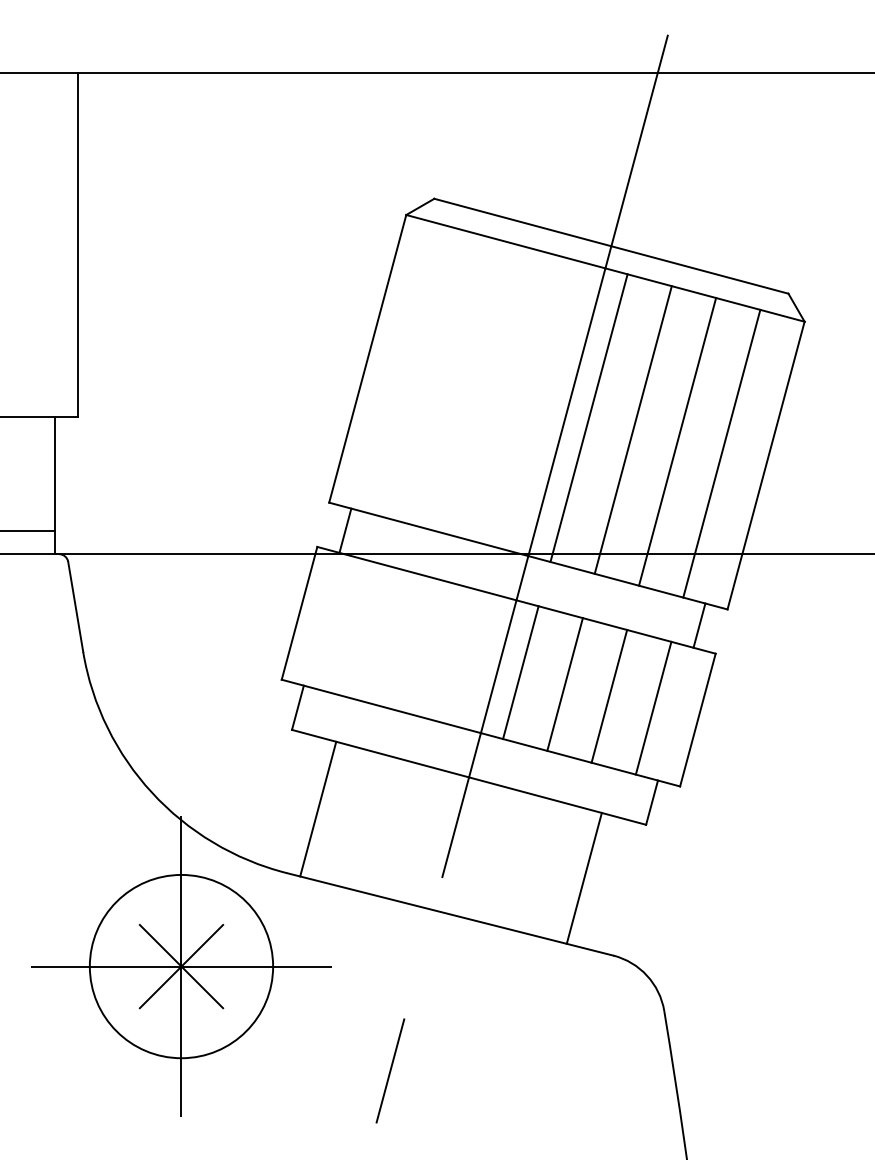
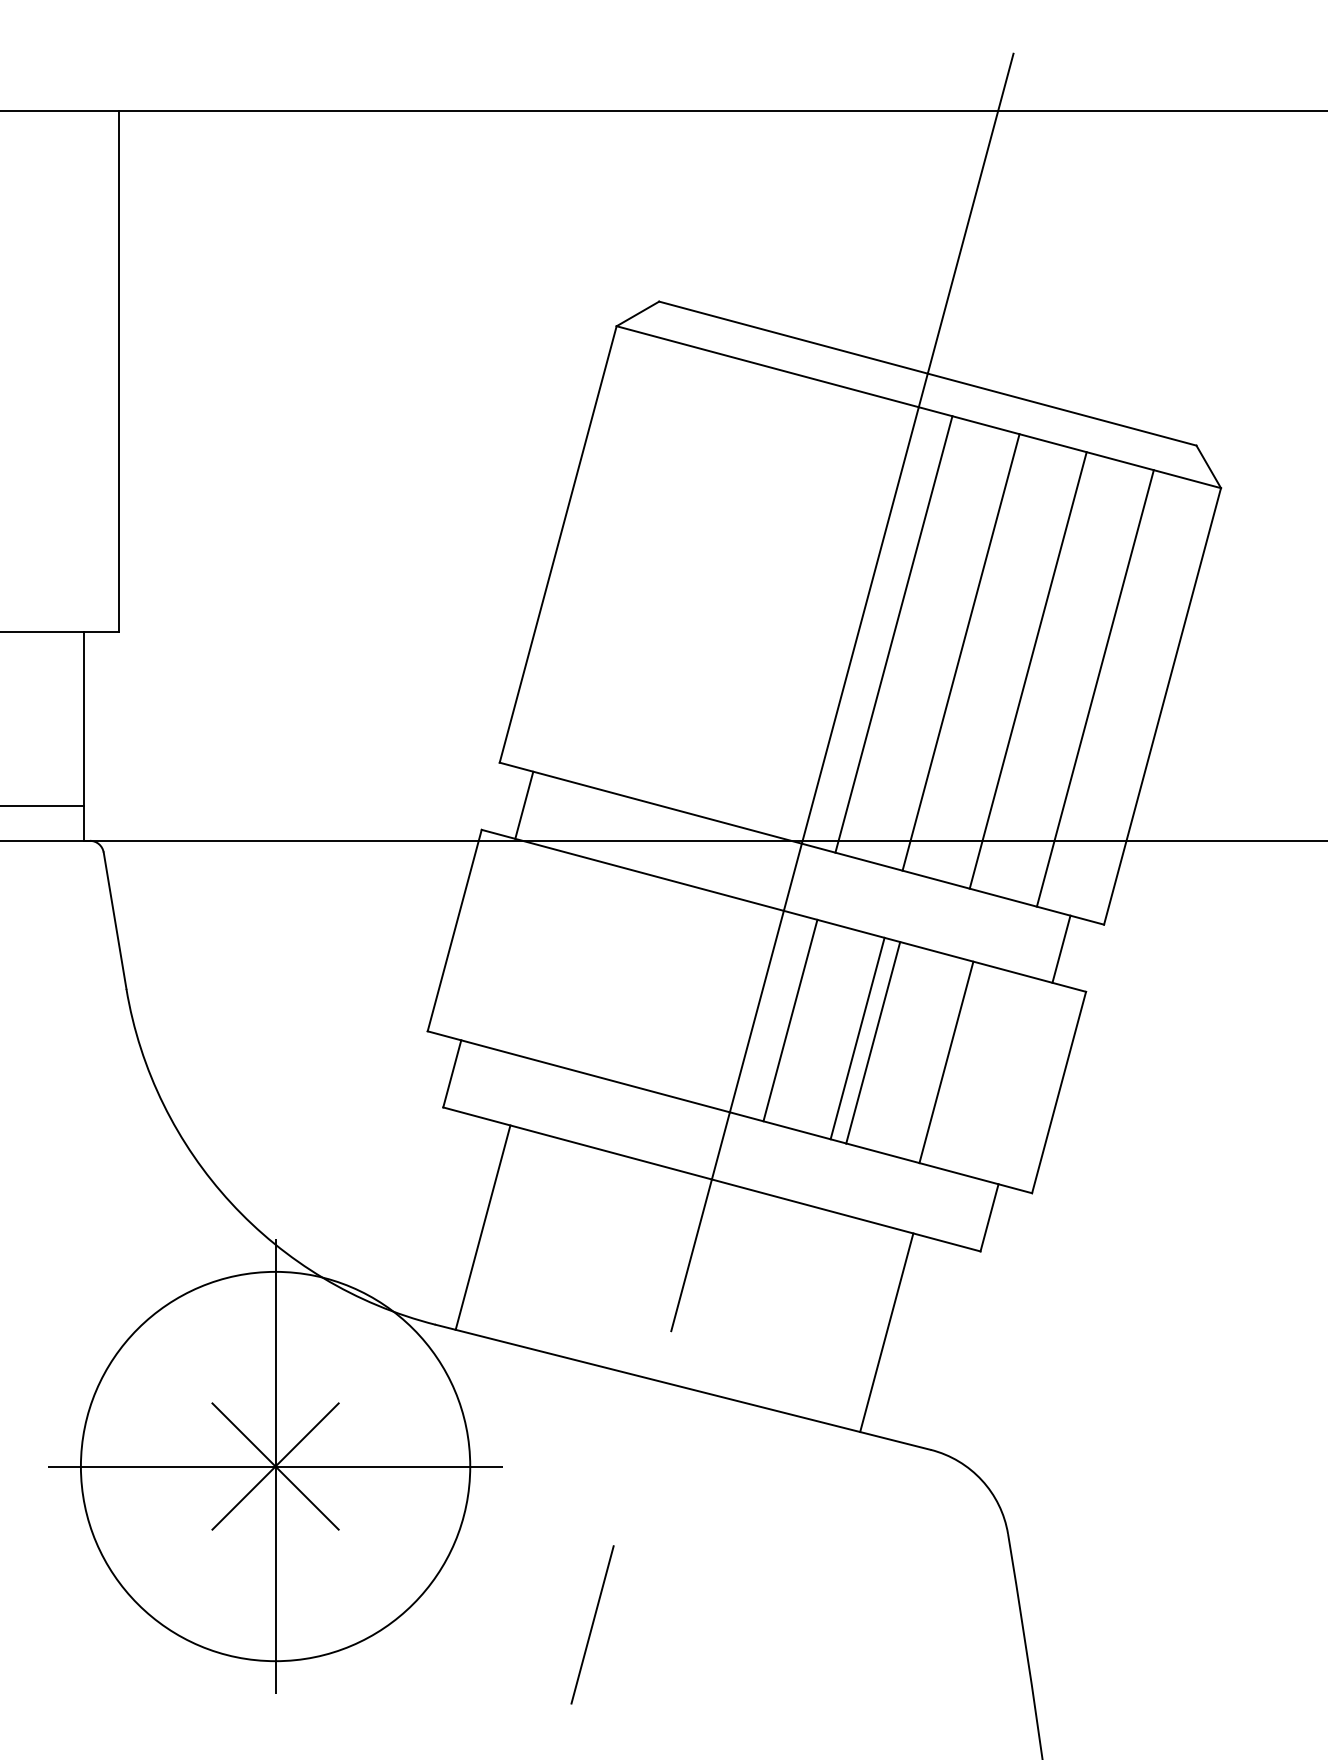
line: (609, 695) -> (873, 1041), moved
line: (653, 707) -> (946, 1061), moved
circle: (181, 966) -> (275, 1466), size x1.4

